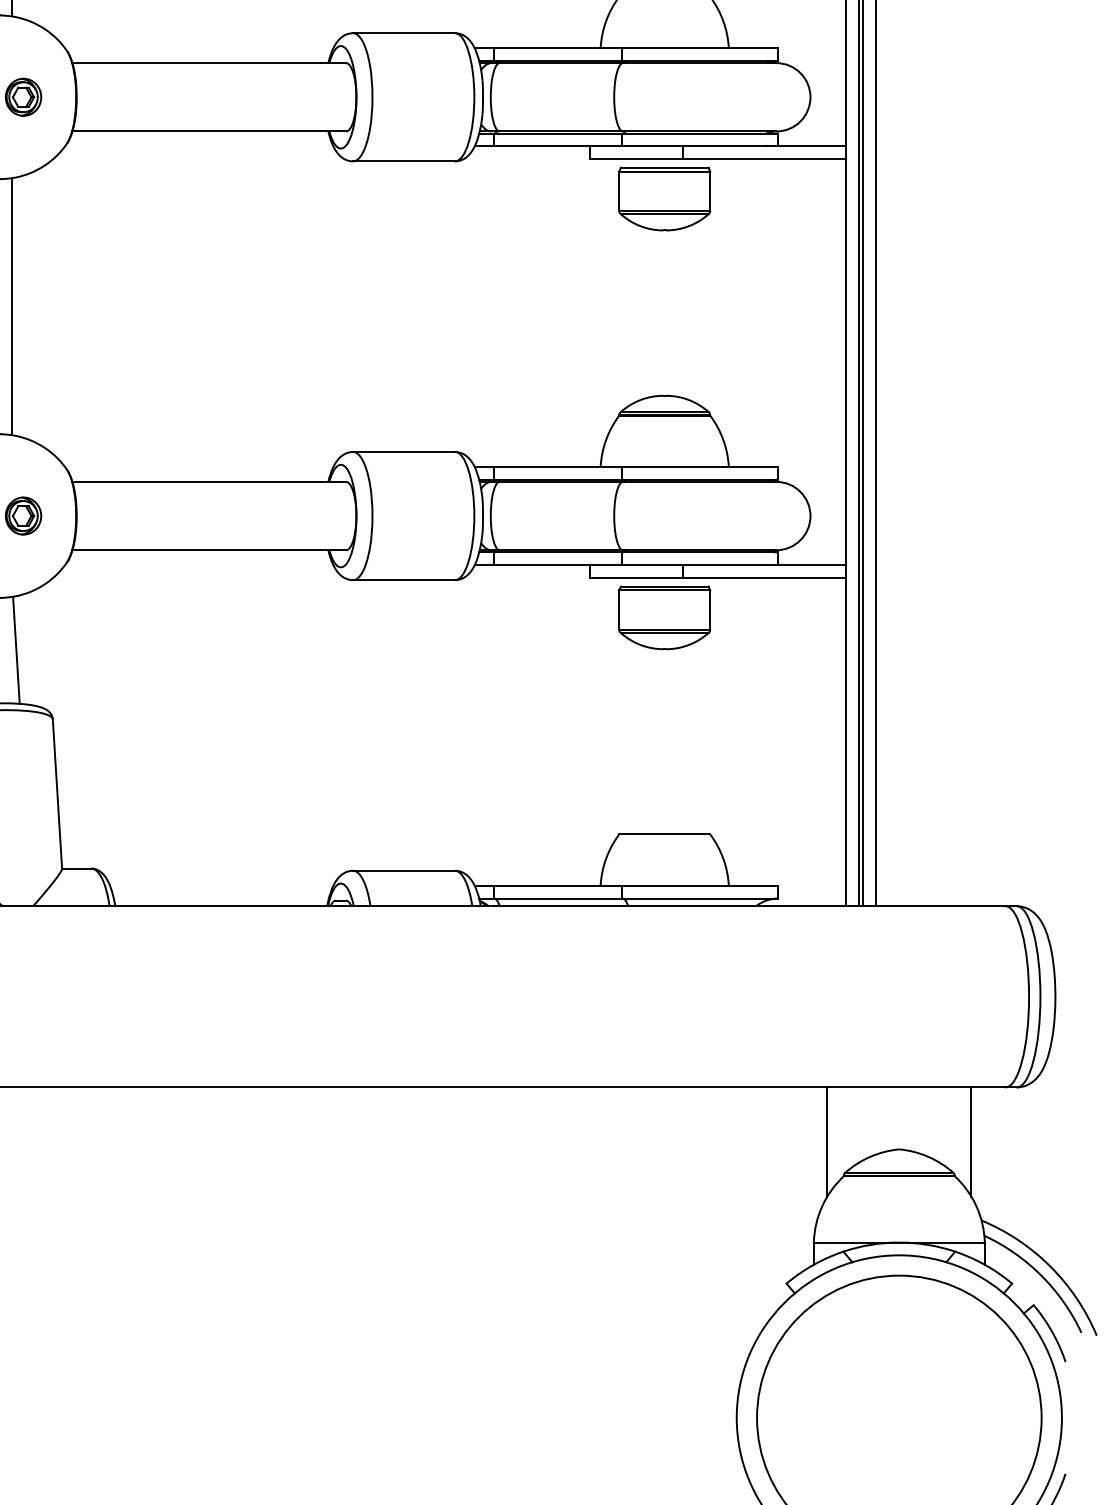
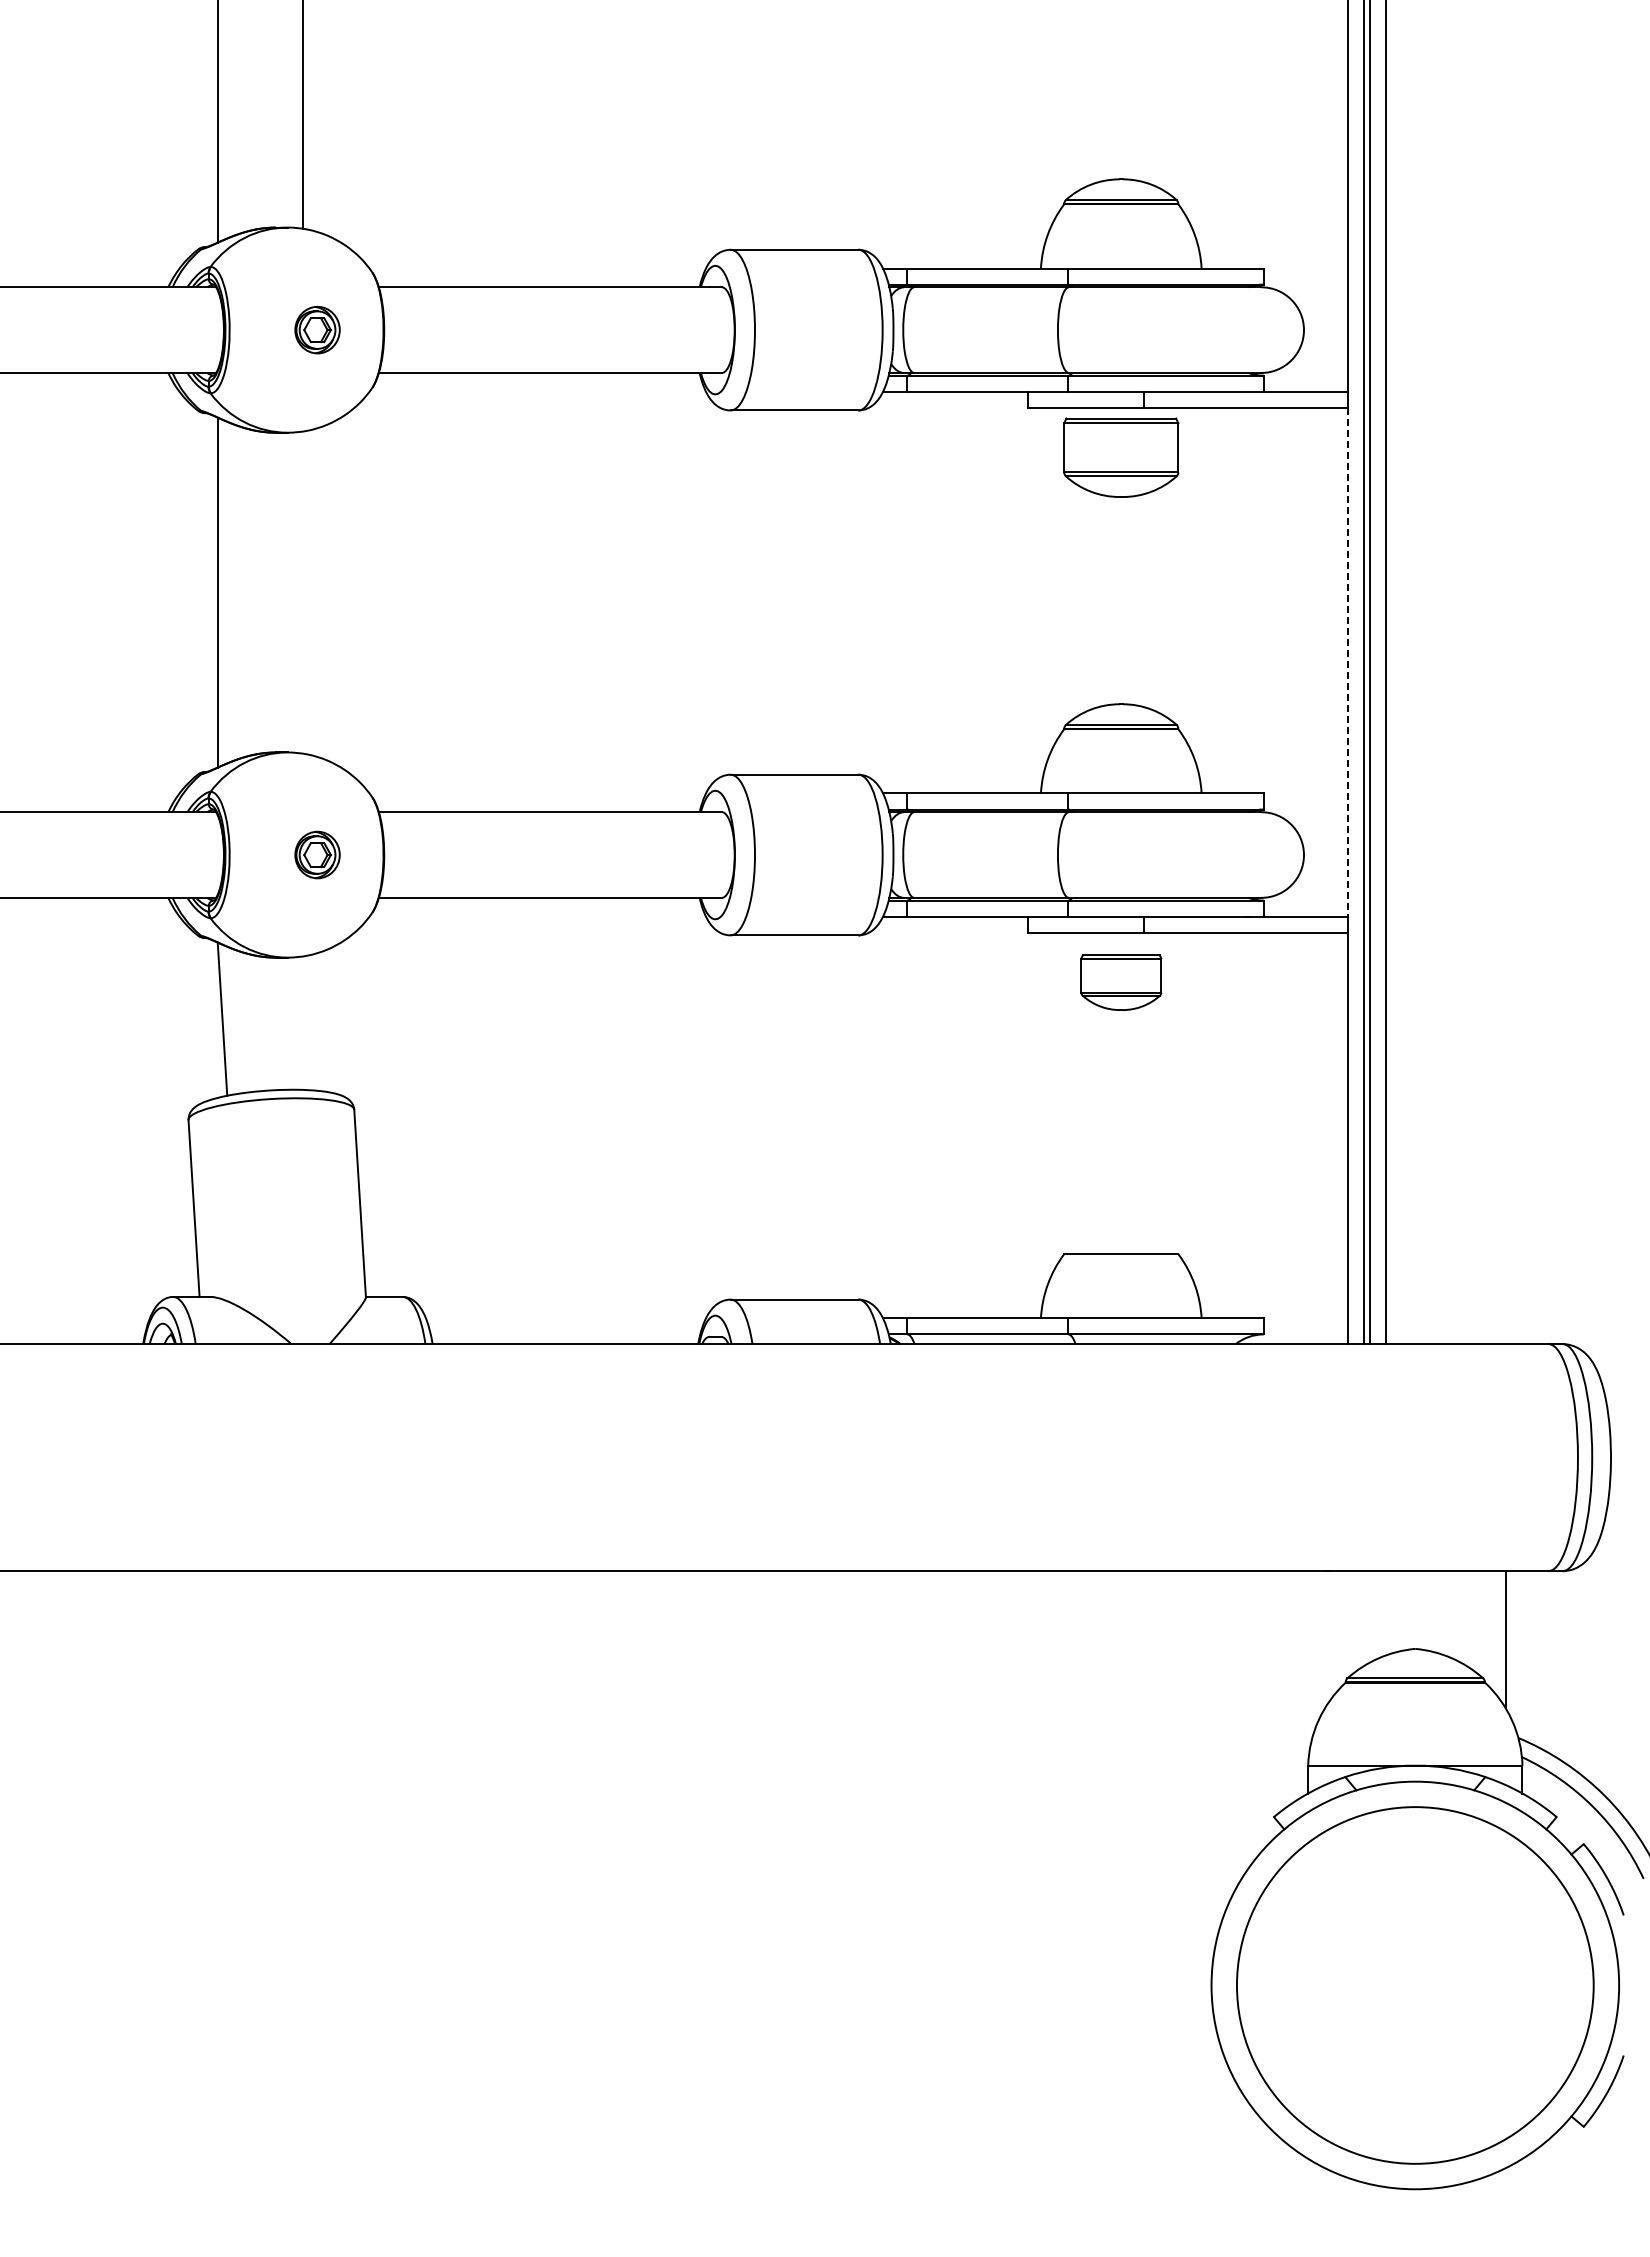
line: (12, 306) -> (303, 592), removed
line: (846, 362) -> (1348, 662), solid -> dashed
part: (664, 617) -> (1121, 982), size x0.7
line: (16, 650) -> (308, 1023), removed
line: (827, 1141) -> (1325, 1639), removed

